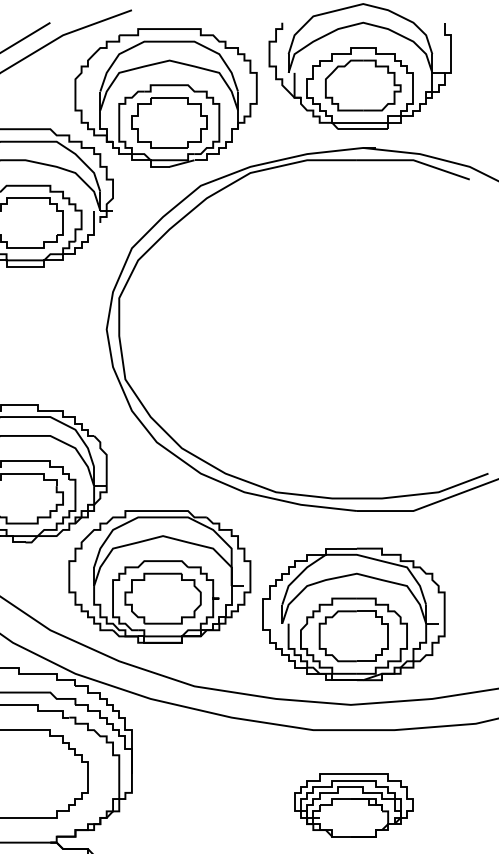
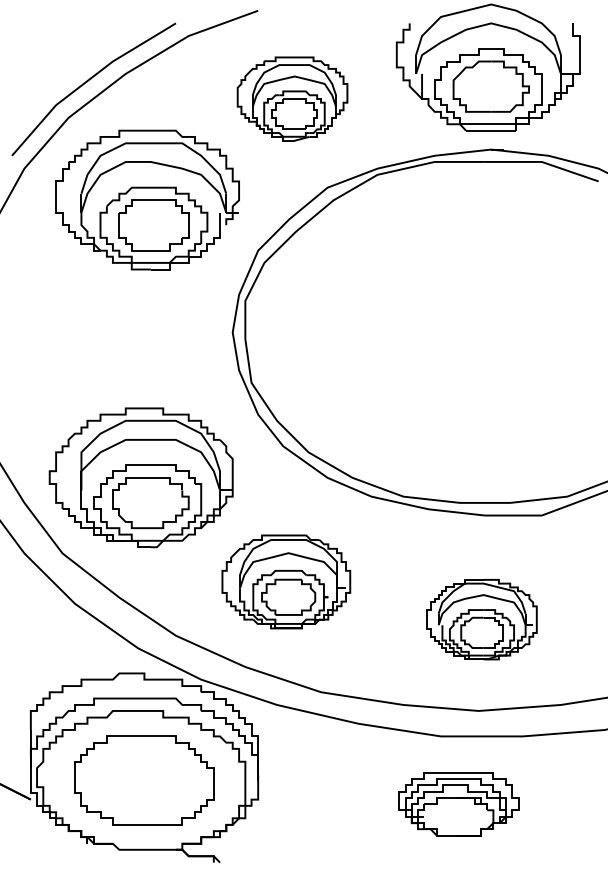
part: (166, 97) -> (292, 98), size x0.6
part: (160, 576) -> (286, 581), size x0.7
part: (353, 614) -> (481, 619), size x0.6
part: (353, 805) -> (458, 804), moved

